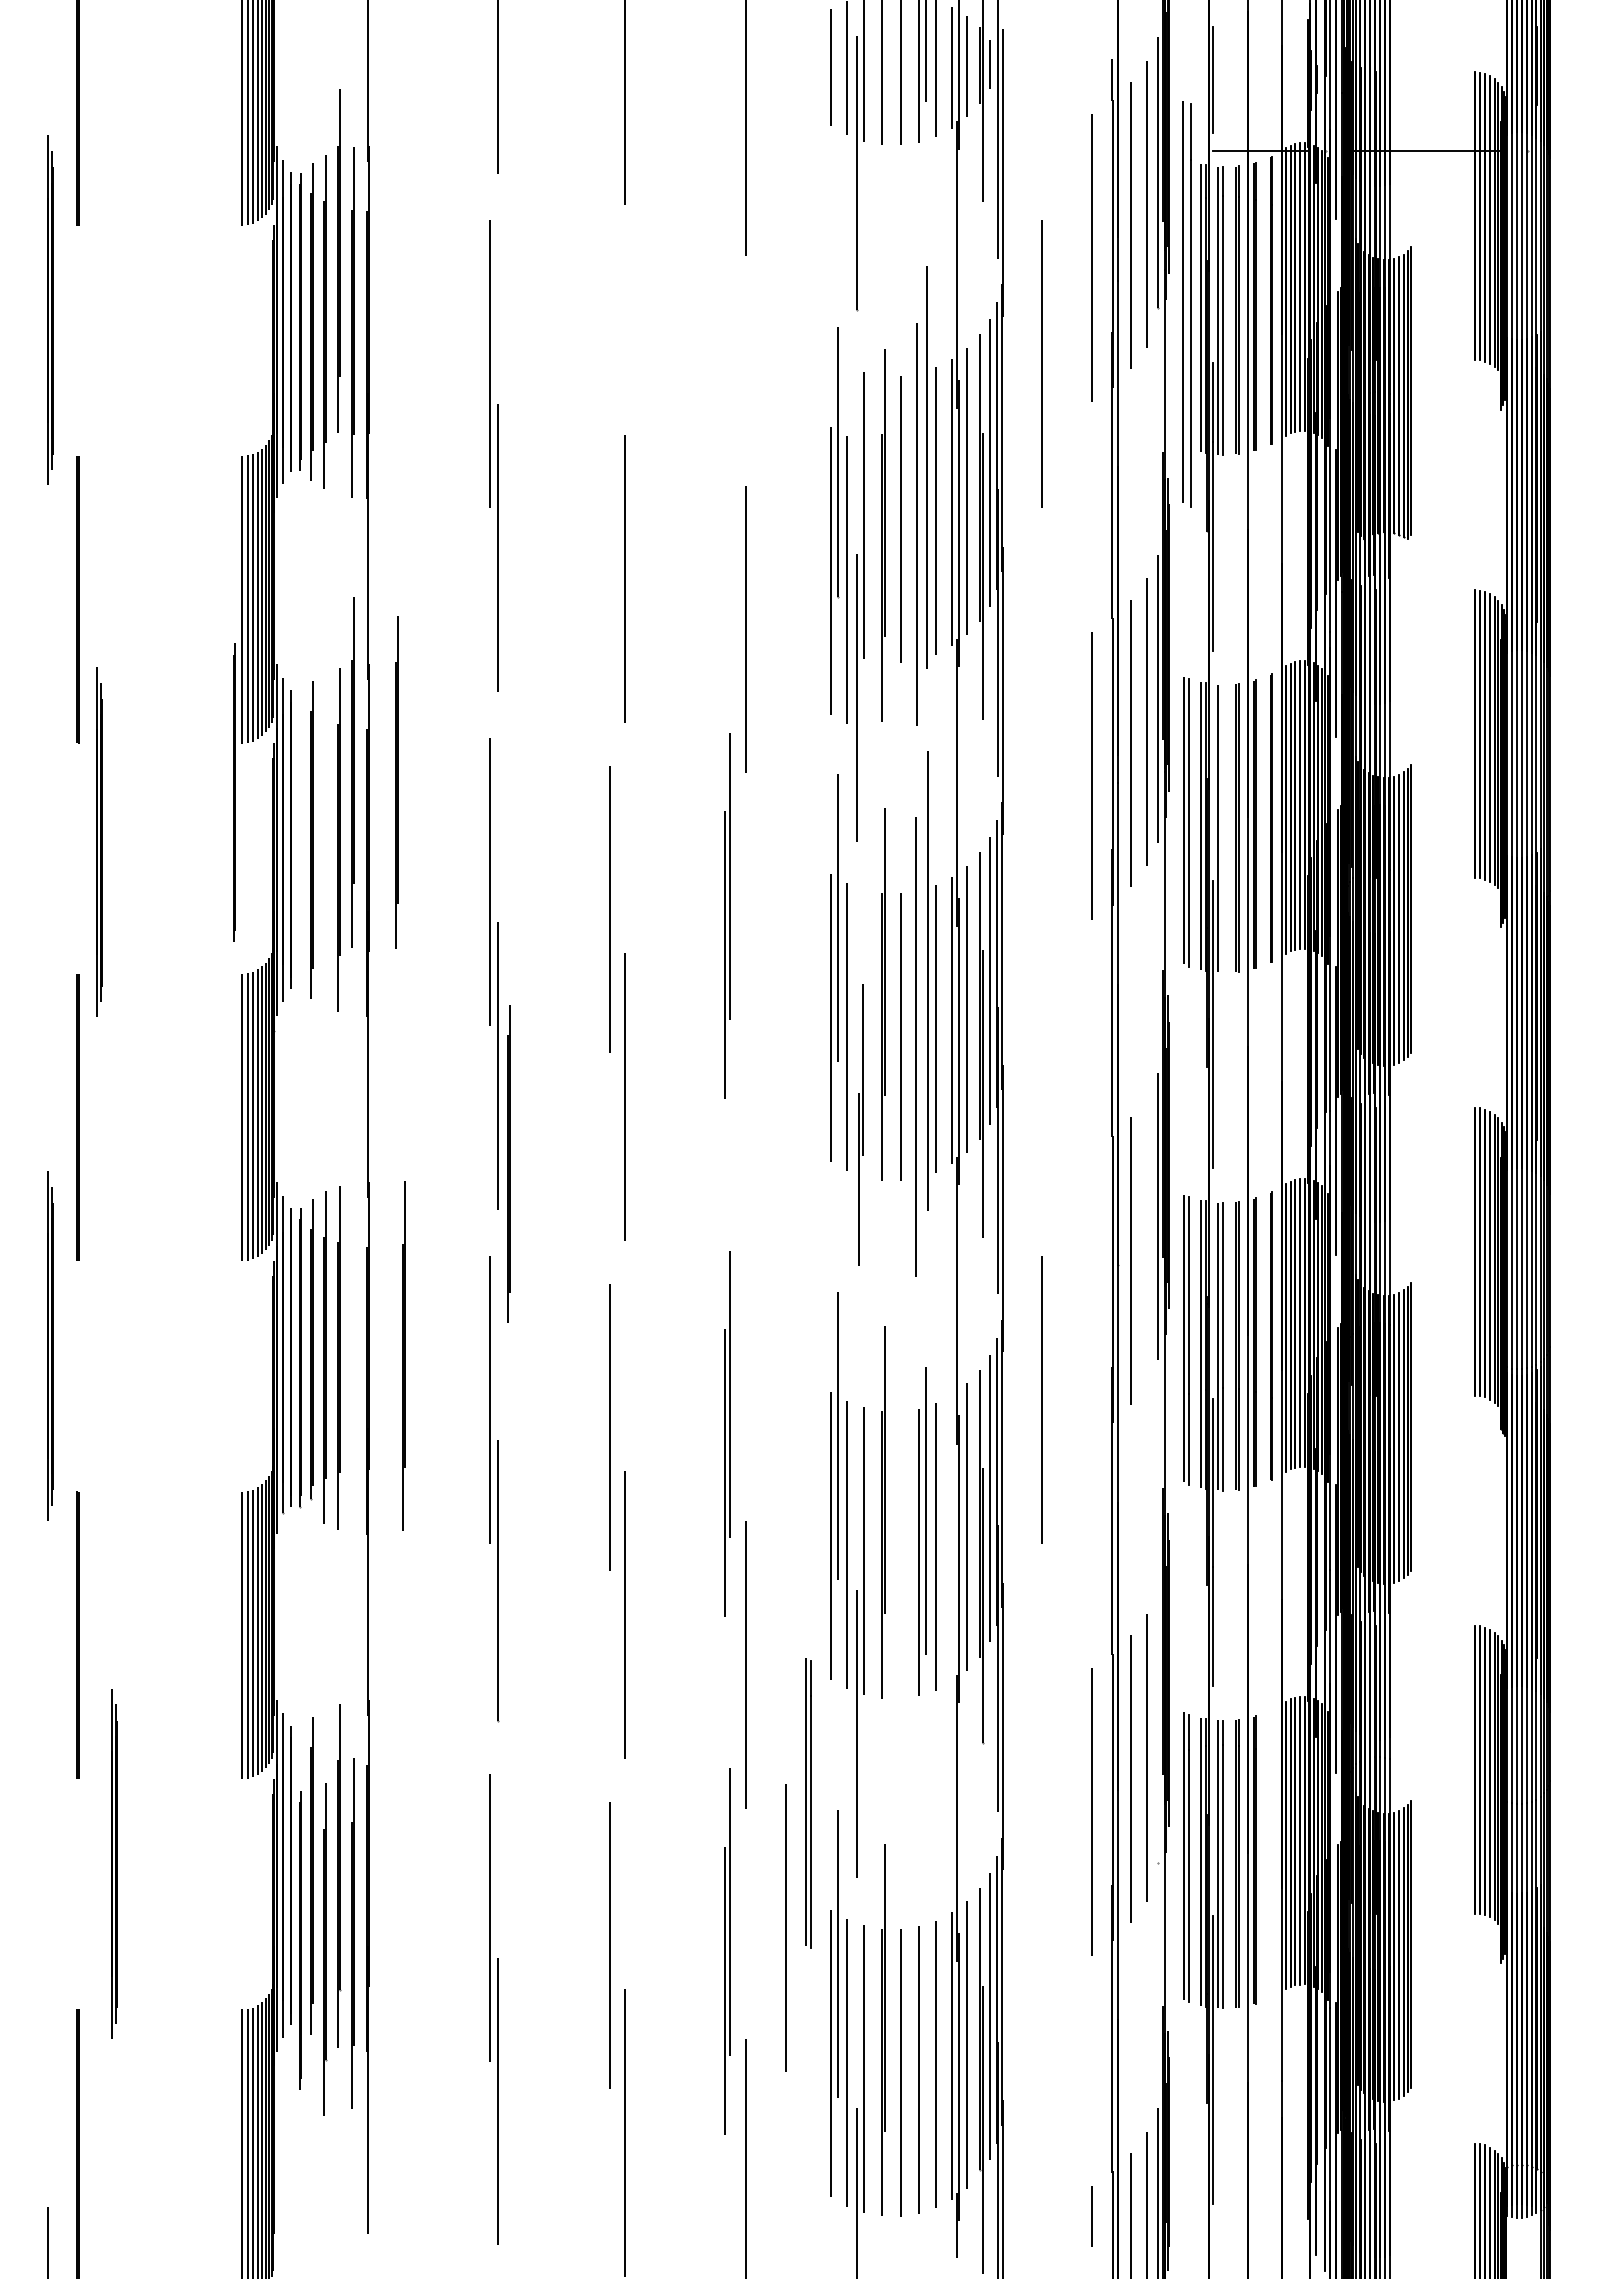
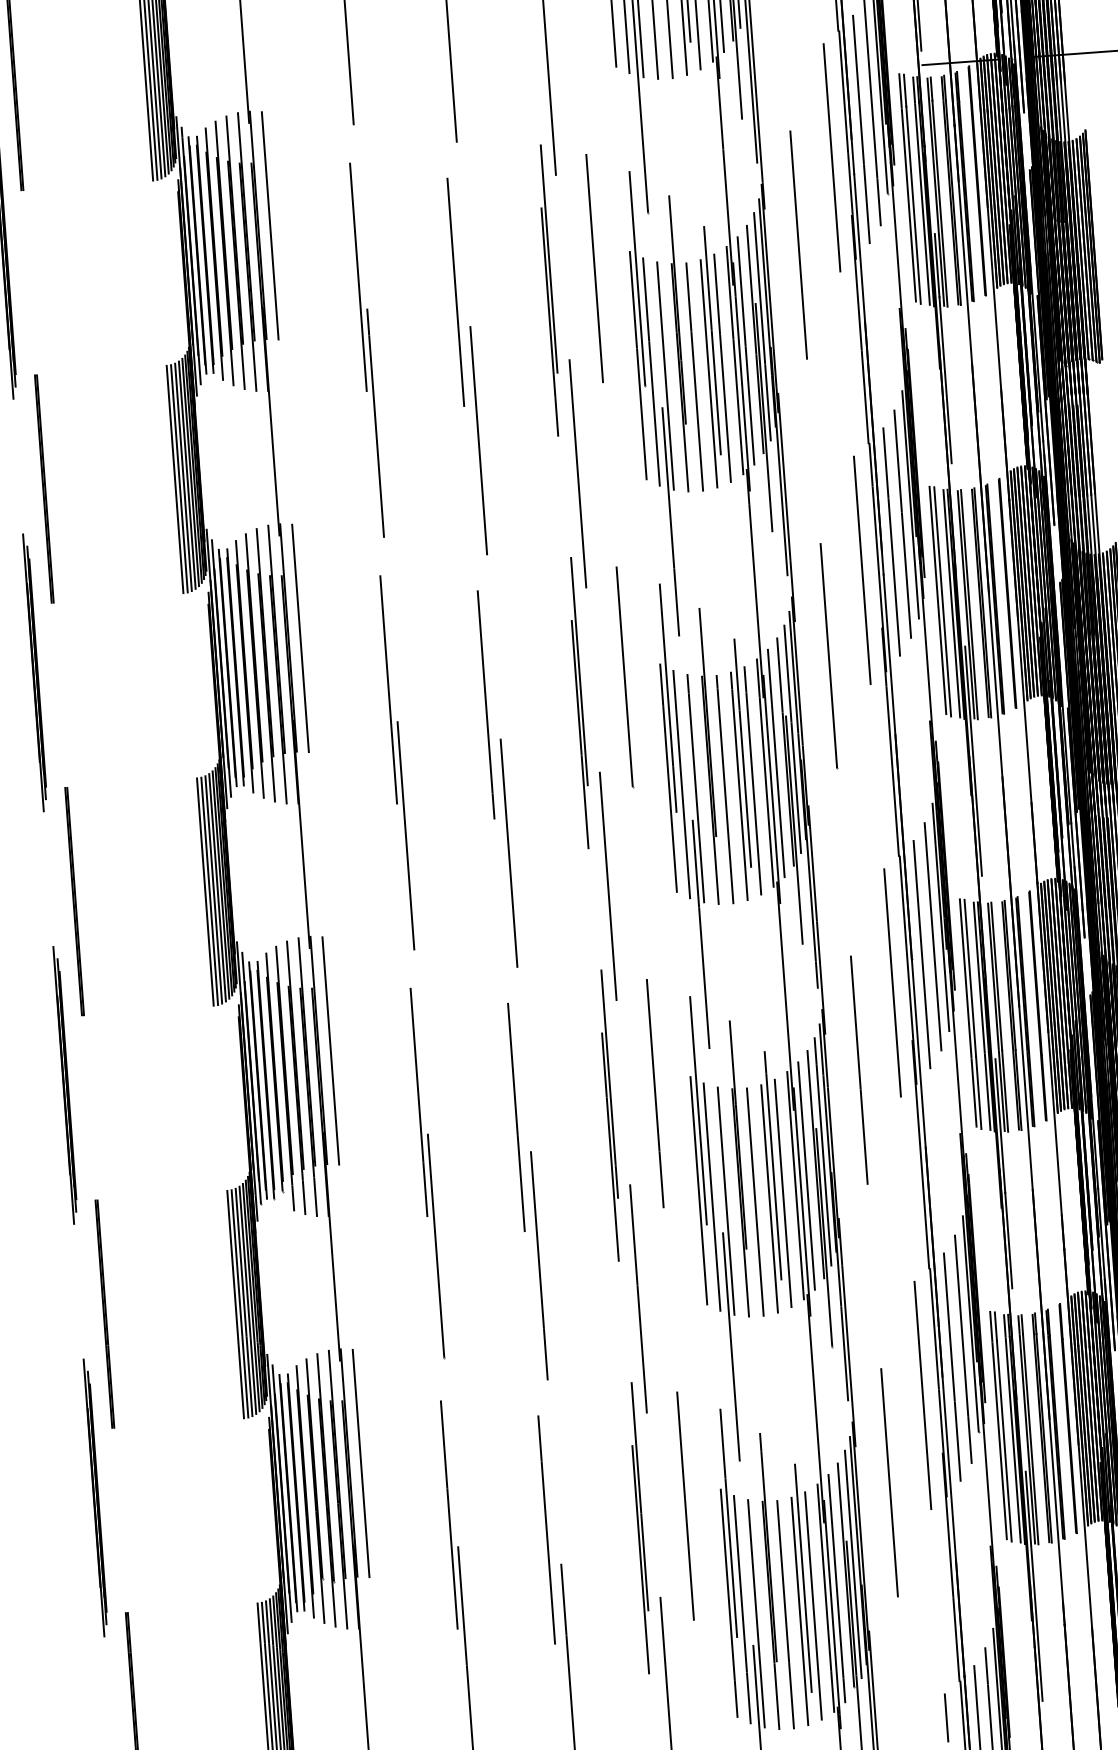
line: (338, 260) -> (235, 252), moved
line: (383, 291) -> (269, 225), added
part: (1186, 304) -> (910, 189), size x0.71
line: (785, 374) -> (594, 268), added
line: (609, 391) -> (455, 292), added
part: (727, 397) -> (549, 290), added
part: (922, 496) -> (710, 357), size x0.71
part: (838, 525) -> (641, 328), moved
part: (883, 535) -> (678, 343), moved
line: (352, 772) -> (276, 664), moved
line: (396, 782) -> (254, 665), moved
line: (234, 792) -> (235, 667), moved
line: (384, 809) -> (300, 638), added
line: (1222, 828) -> (969, 604), added
part: (99, 841) -> (35, 672), moved
line: (1042, 880) -> (828, 656), added
line: (786, 888) -> (625, 677), added
part: (922, 1013) -> (741, 769), size x0.62
part: (860, 1124) -> (698, 861), size x1.67
line: (745, 1147) -> (607, 886), added
line: (508, 1163) -> (420, 913), removed
line: (1146, 1239) -> (932, 936), added
line: (1091, 1293) -> (892, 982), added
line: (384, 1327) -> (330, 1051), added
line: (403, 1355) -> (307, 1076), moved
line: (785, 1410) -> (655, 1093), added
line: (952, 1538) -> (795, 1185), added
line: (900, 1554) -> (755, 1201), added
line: (1158, 1726) -> (970, 1323), added
part: (808, 1803) -> (696, 1405), removed
line: (384, 1845) -> (361, 1463), added
line: (1271, 1853) -> (1068, 1418), added
part: (114, 1863) -> (96, 1497), moved
line: (1041, 1917) -> (888, 1482), added
line: (352, 1933) -> (337, 1489), moved
line: (300, 1940) -> (296, 1492), moved
part: (325, 1949) -> (315, 1491), moved
line: (925, 2029) -> (802, 1578), added

